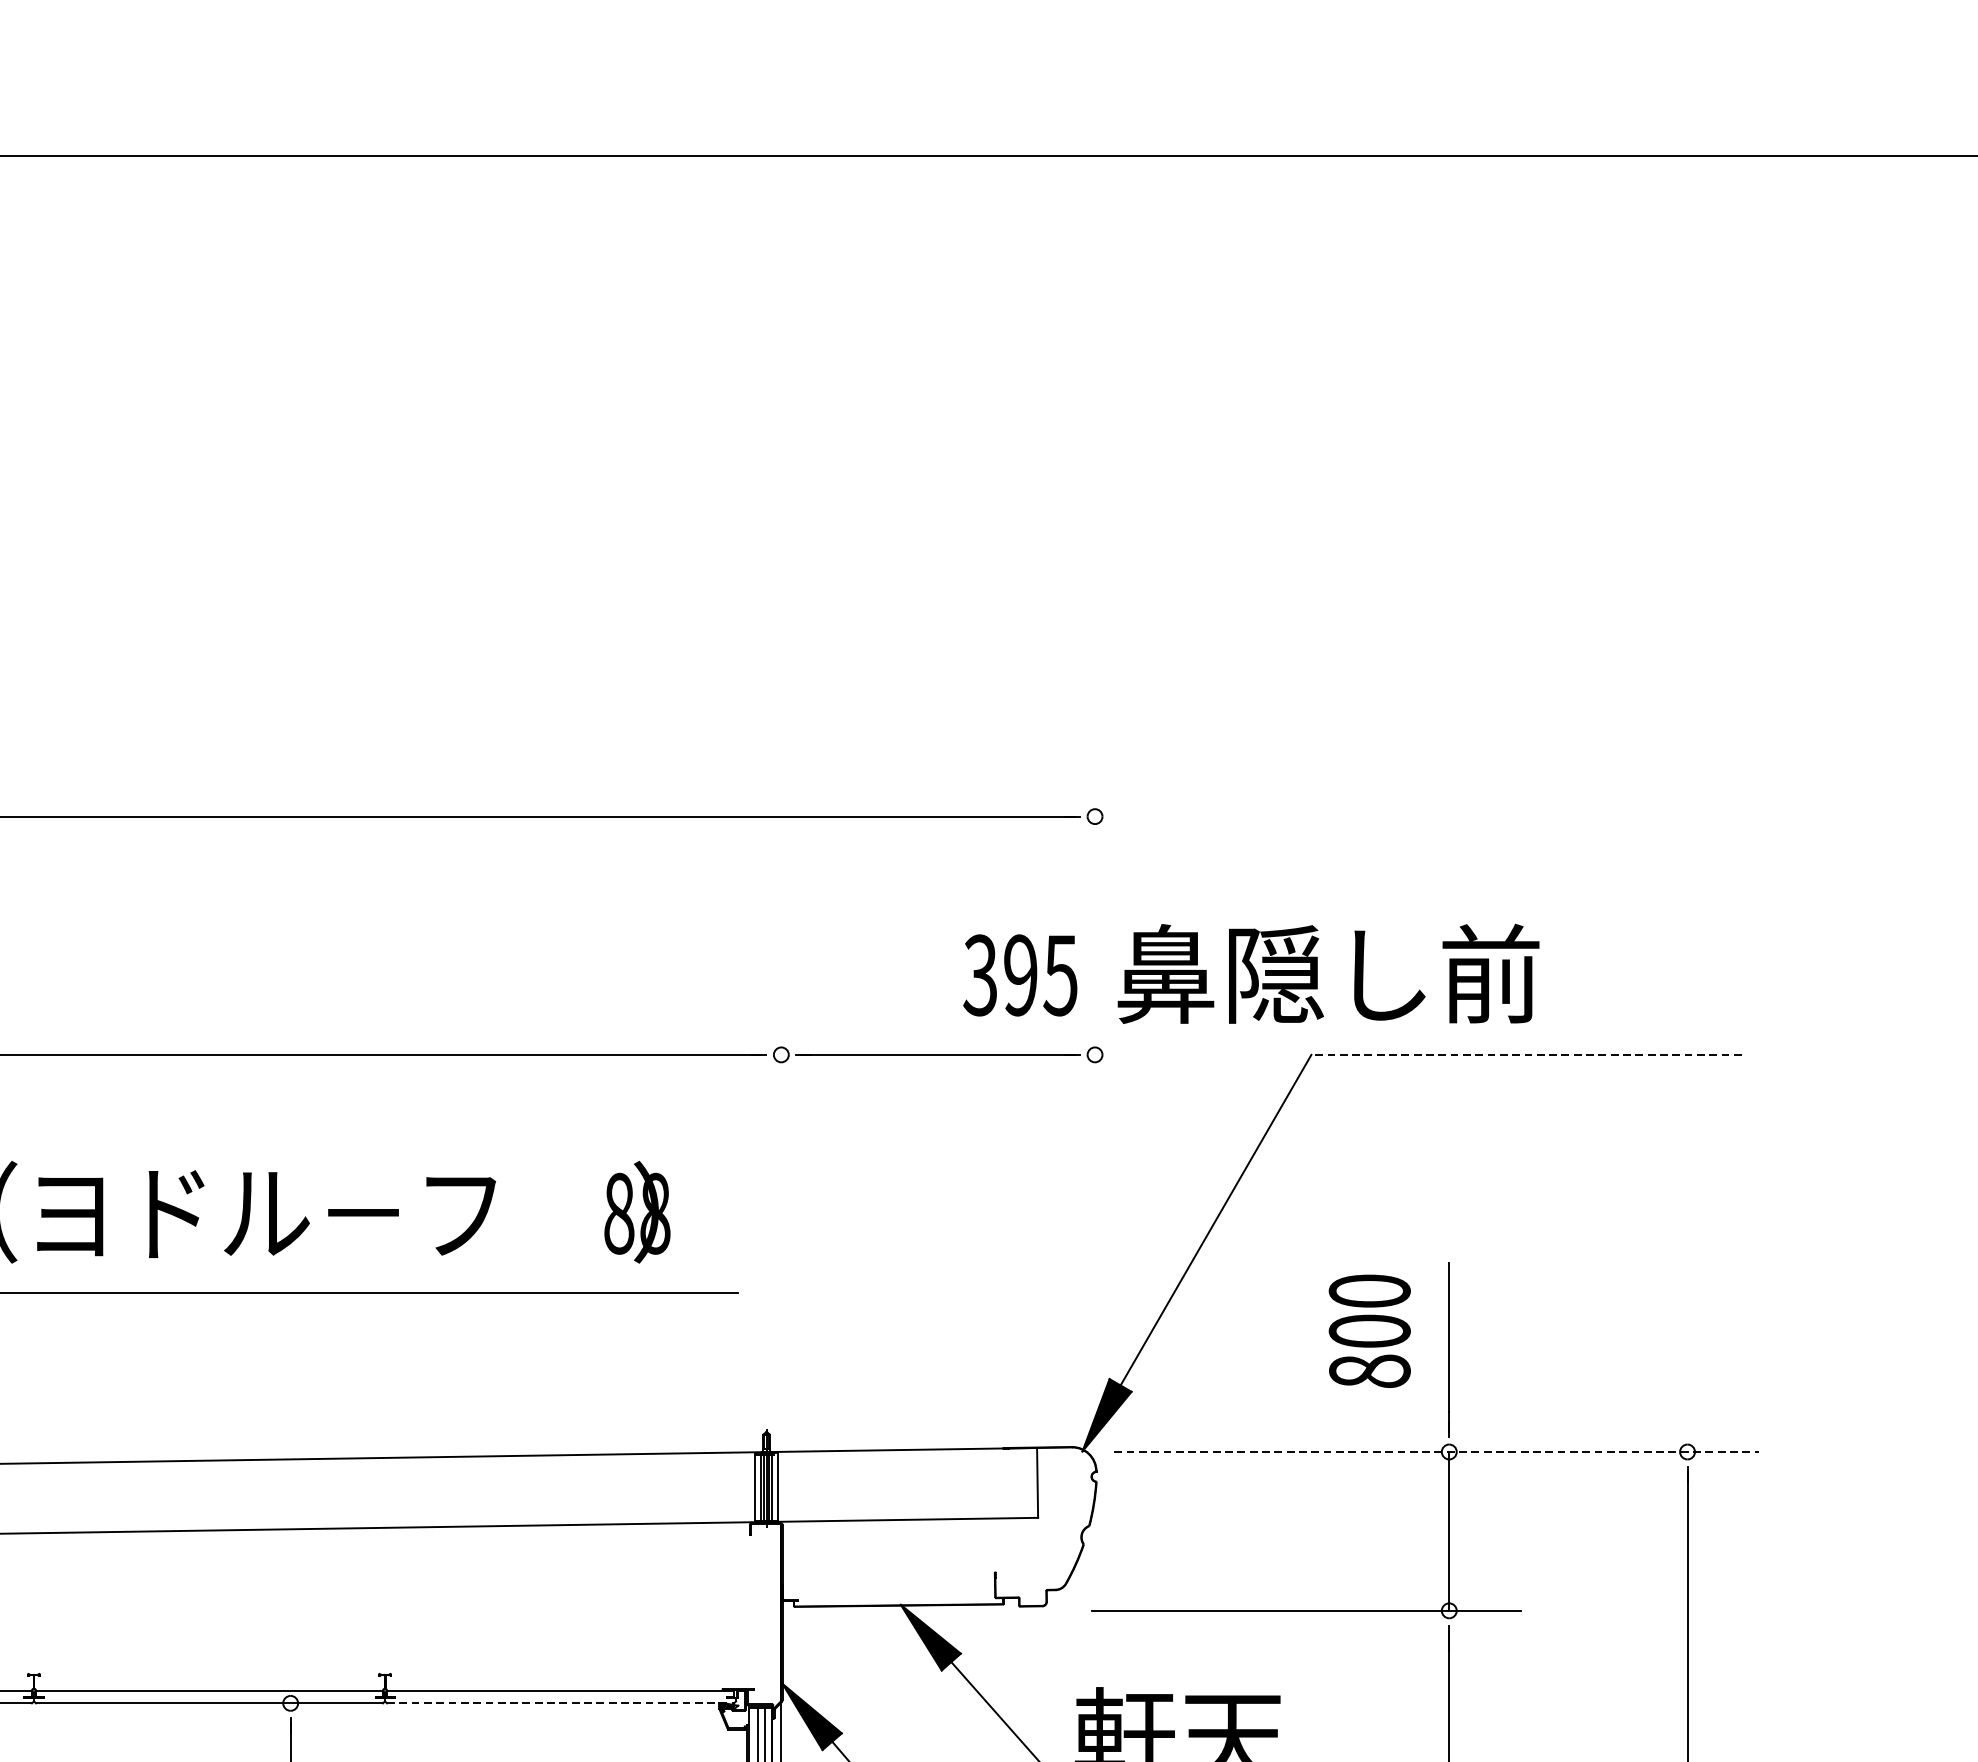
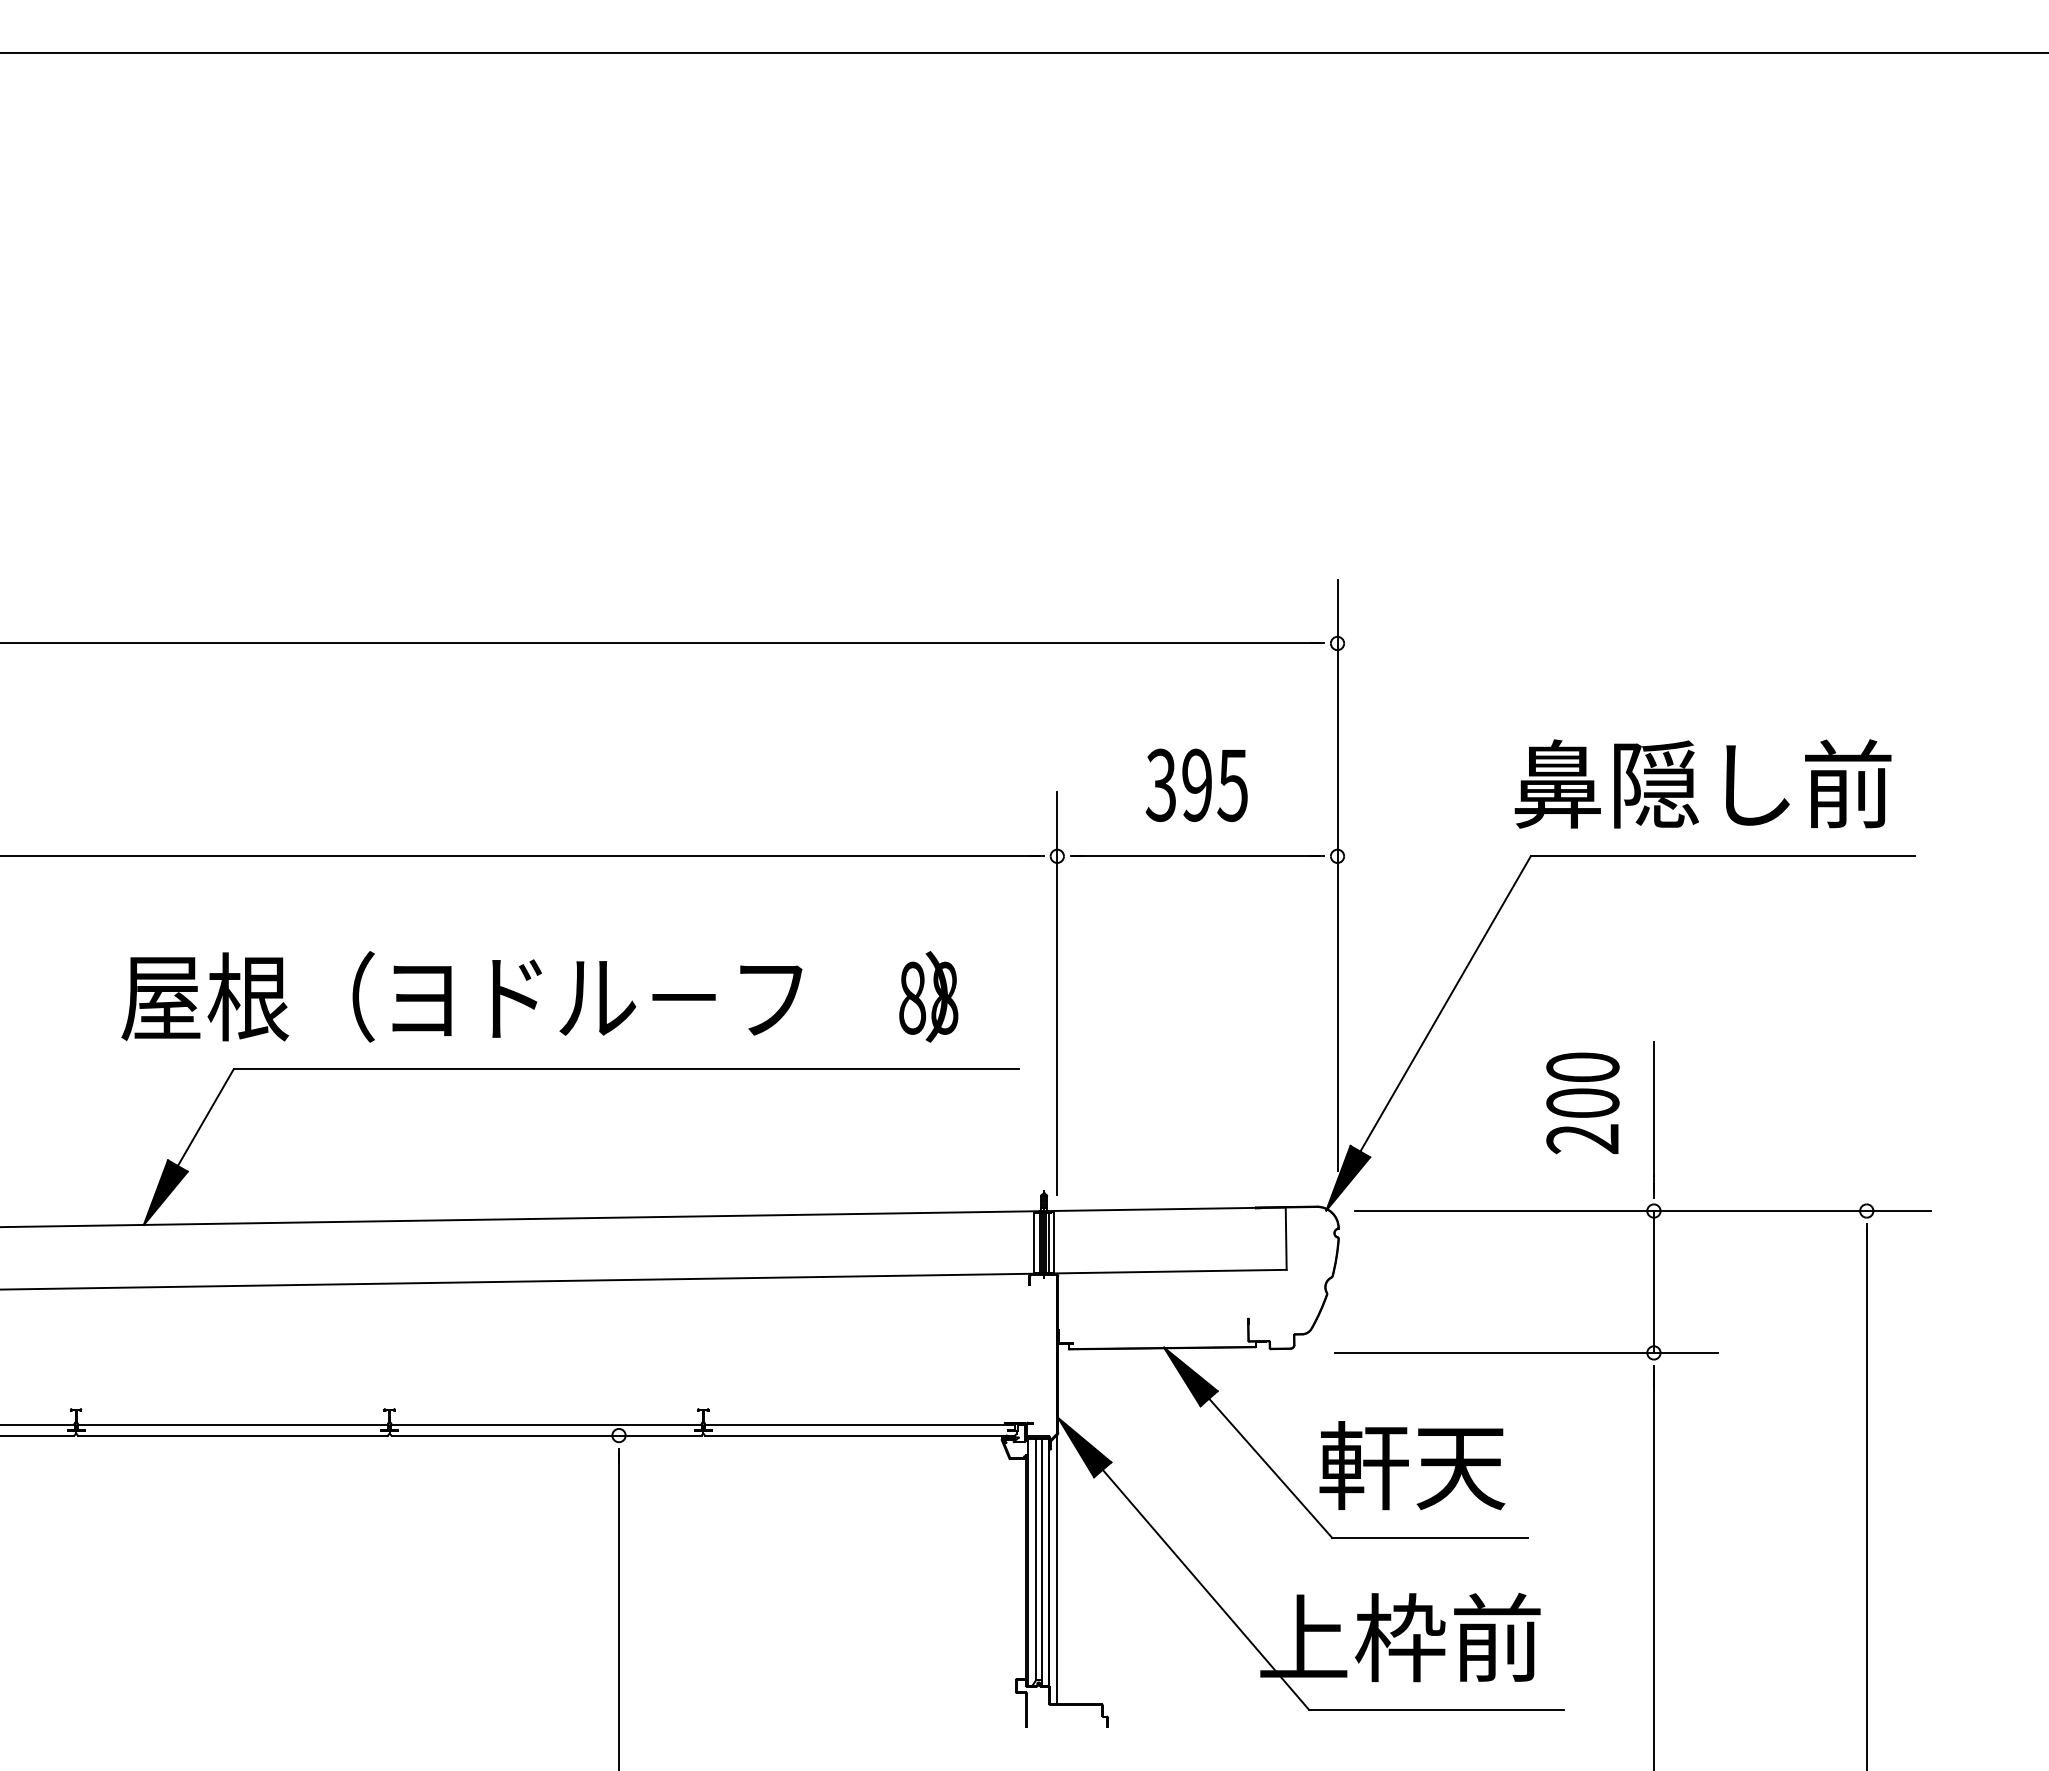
text: (1327, 973) -> (1702, 783), moved
text: (1020, 974) -> (1196, 784), moved
line: (1526, 1055) -> (1722, 856), dashed -> solid
line: (1095, 1076) -> (1337, 875), added
line: (781, 1208) -> (1057, 993), added
text: (1369, 1371) -> (1582, 1139), 800 -> 200
line: (1436, 1452) -> (1642, 1211), dashed -> solid
line: (561, 1703) -> (860, 1435), dashed -> solid

